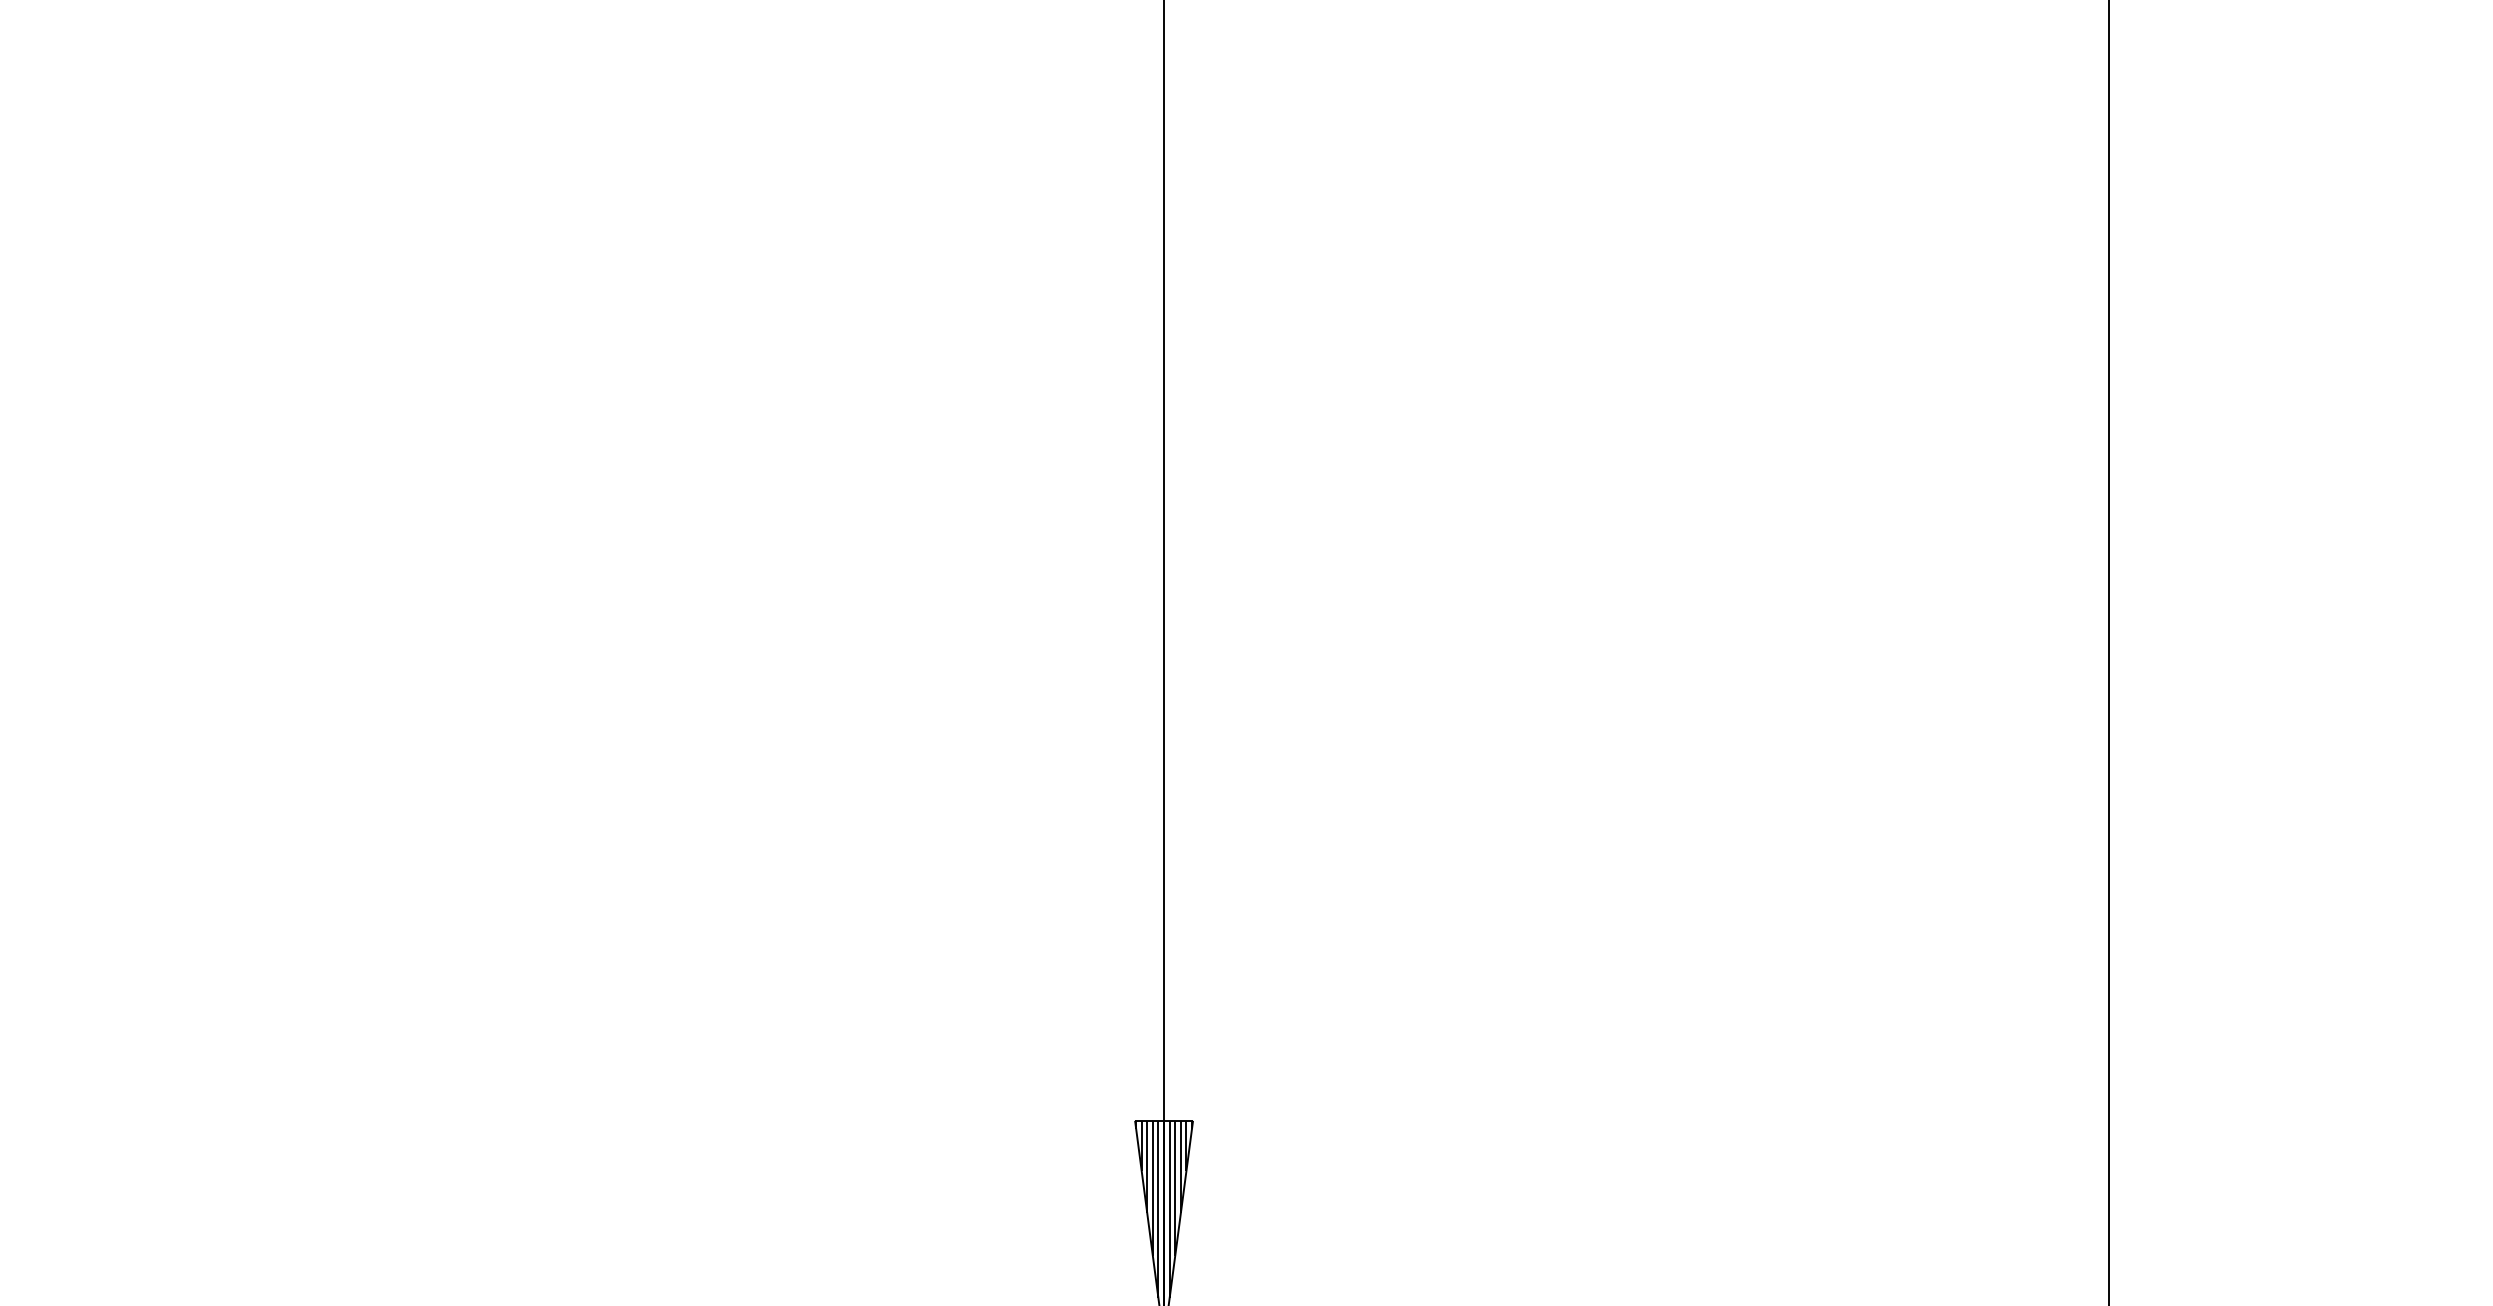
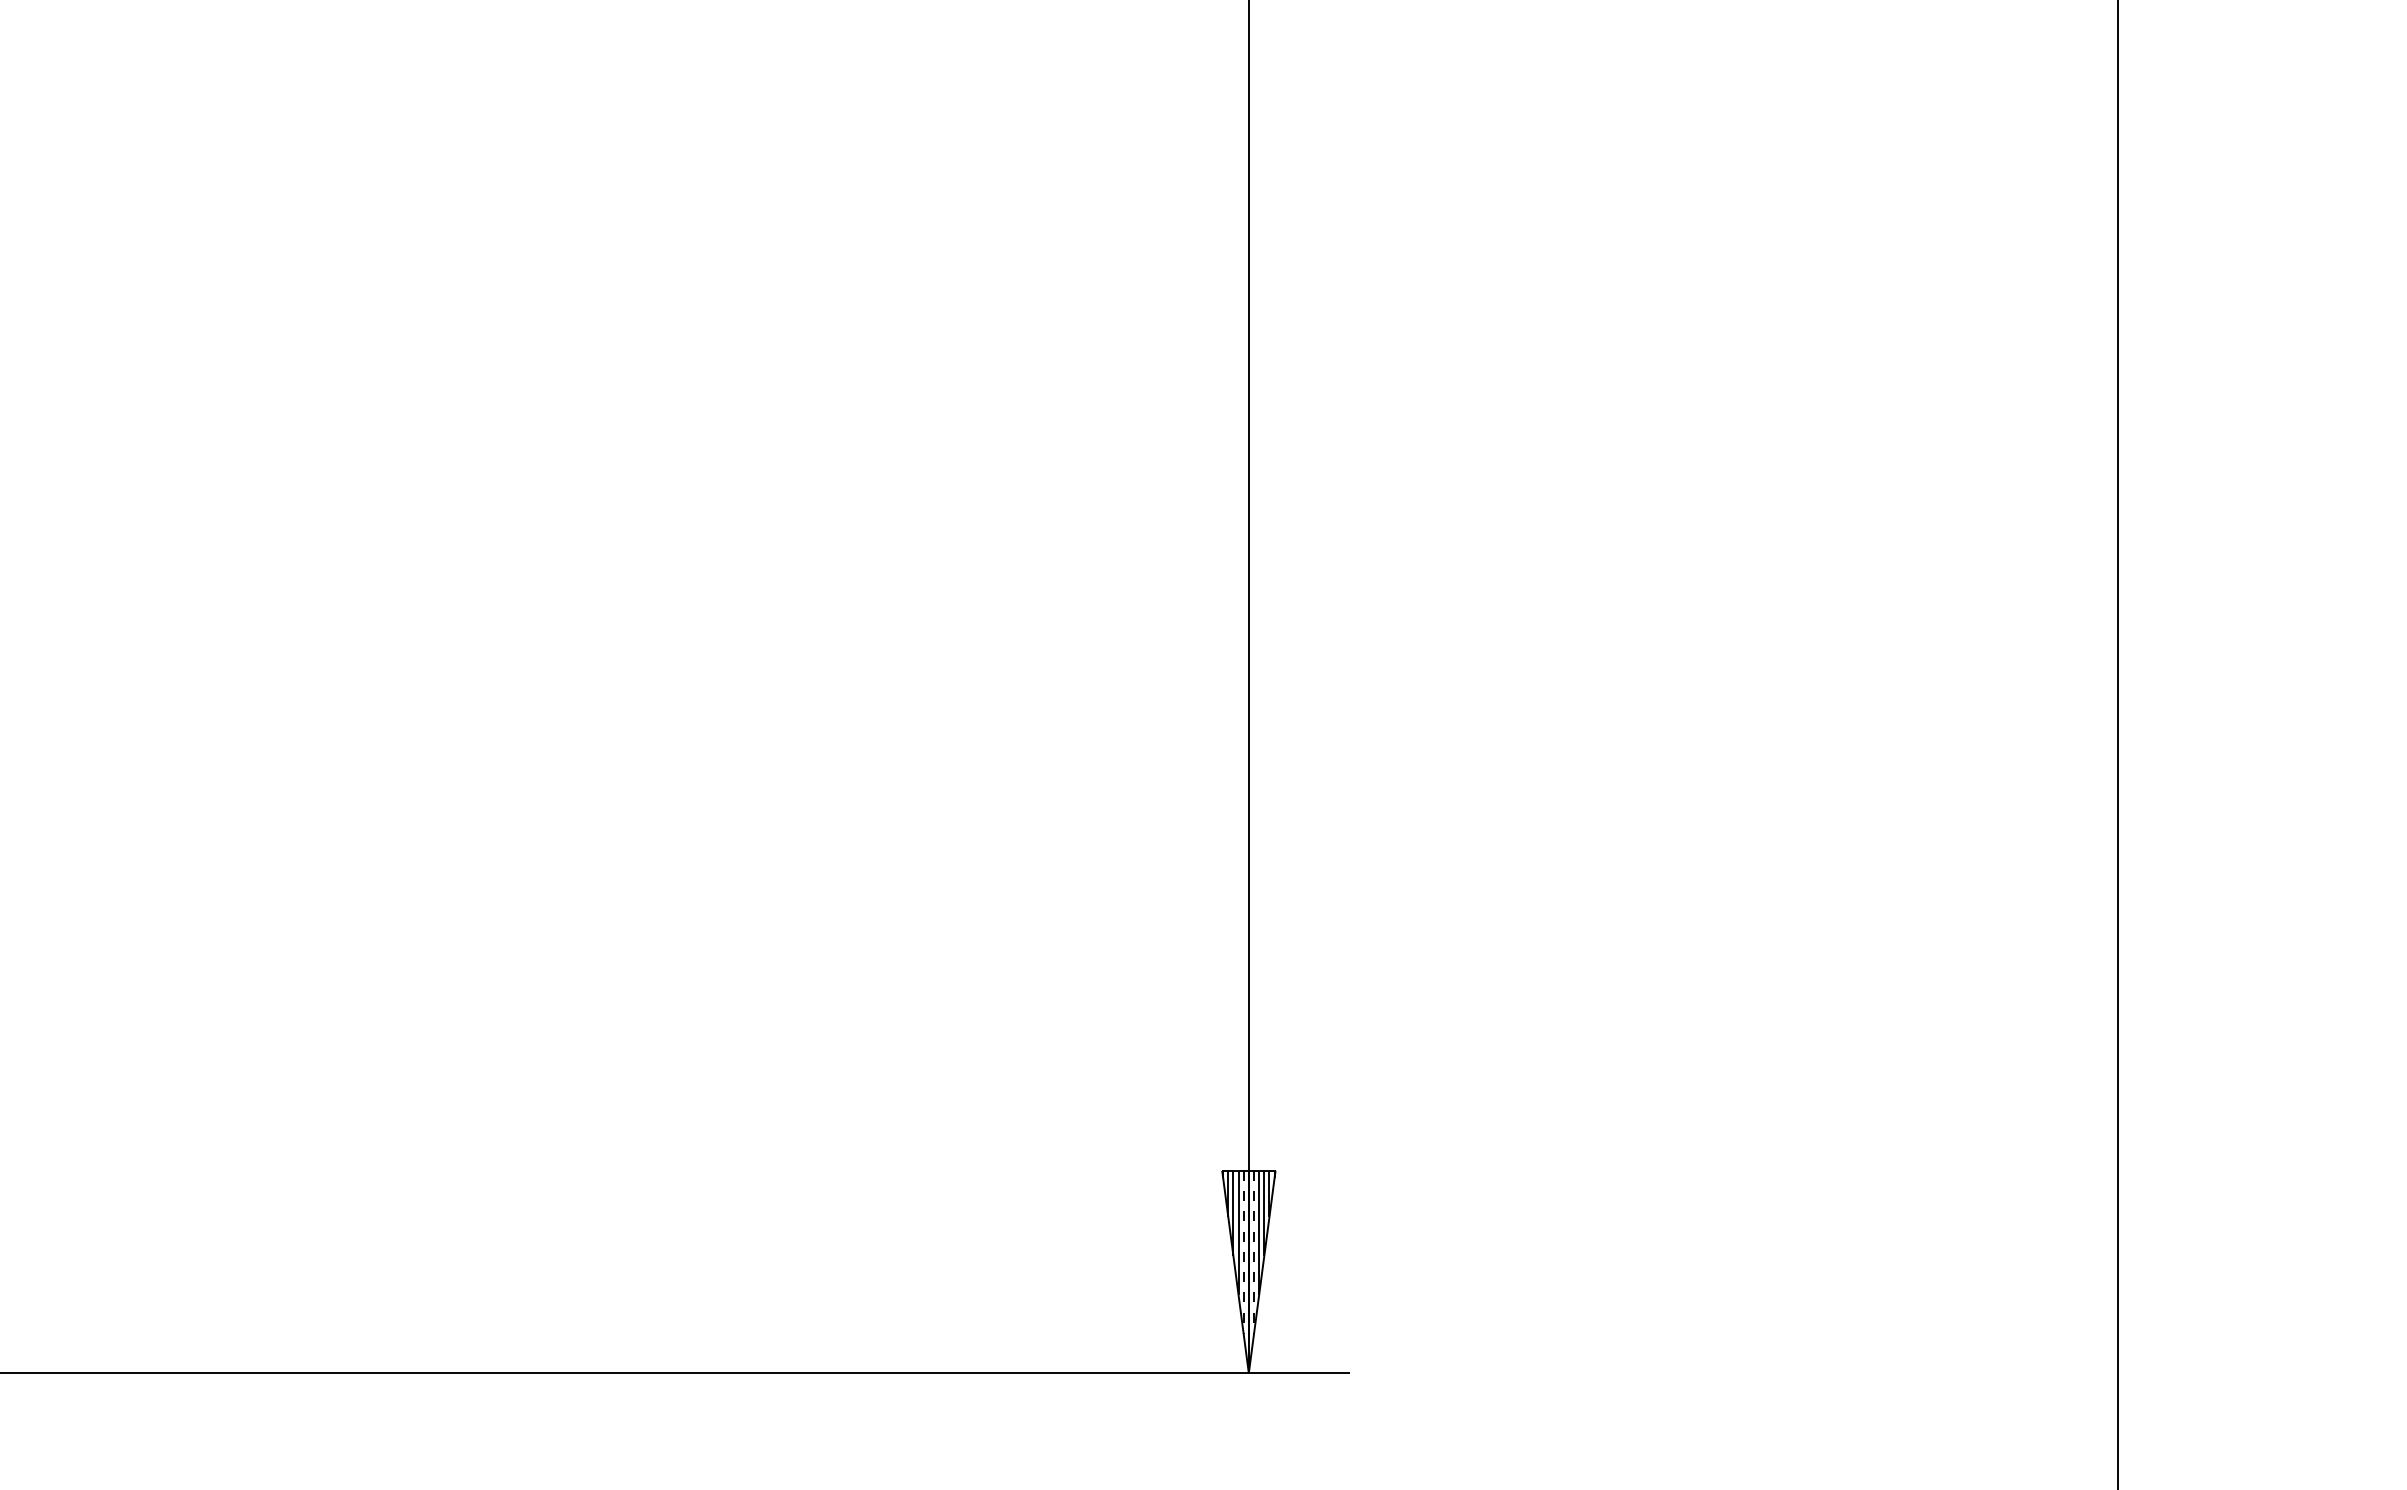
line: (1158, 1209) -> (1243, 1252), solid -> dashed
line: (1169, 1209) -> (1253, 1252), solid -> dashed

